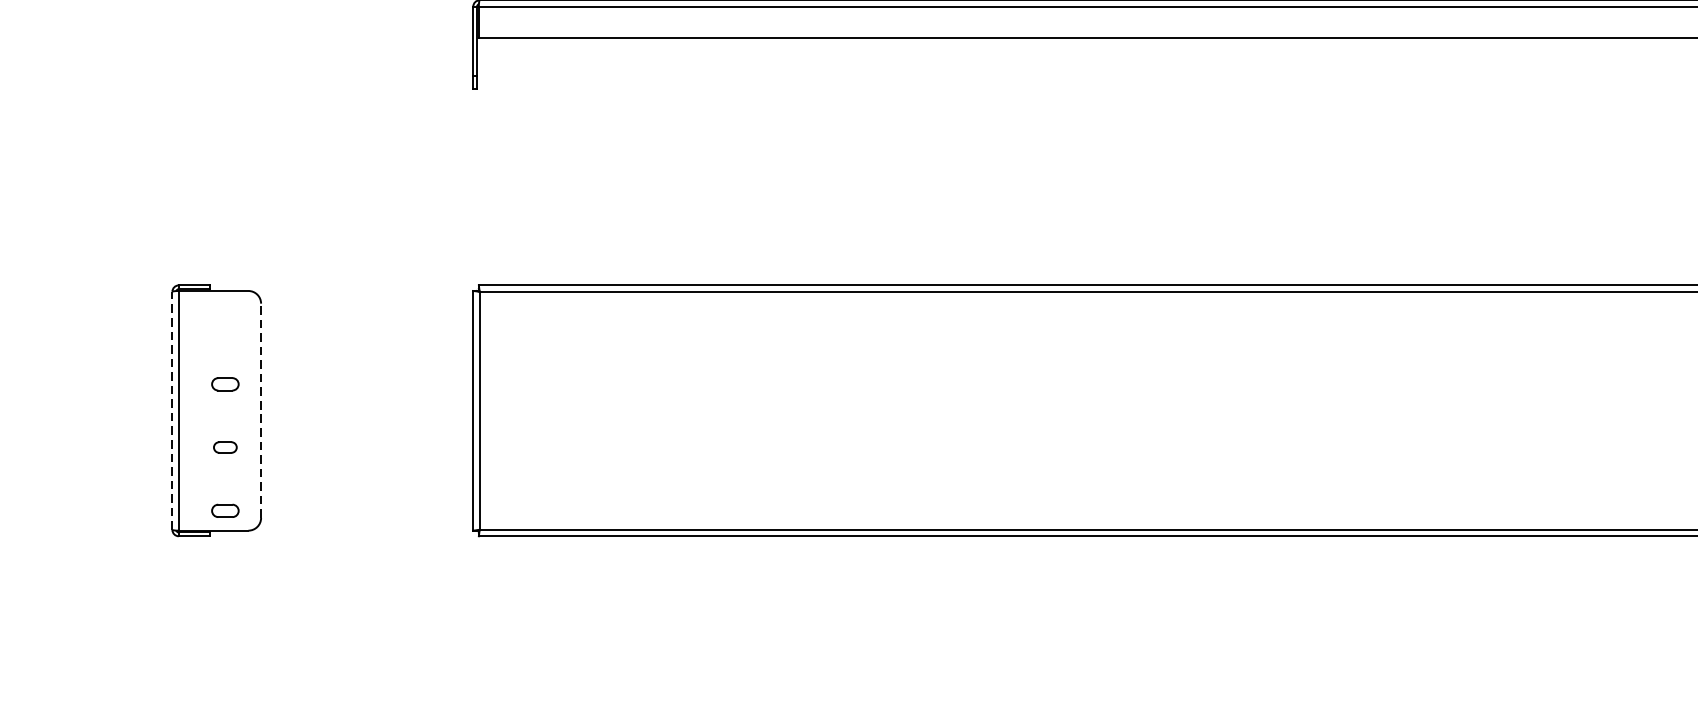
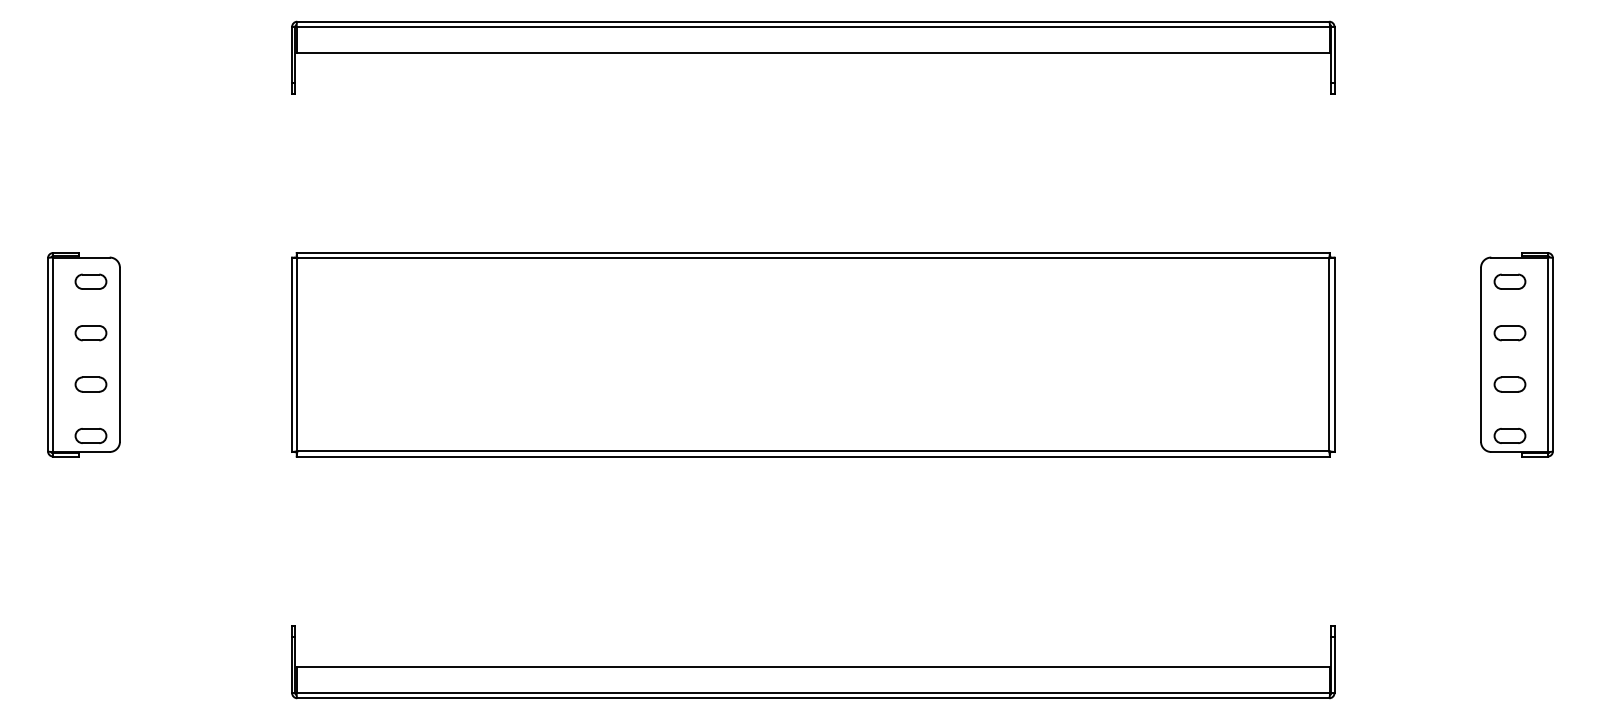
part: (224, 320) -> (90, 281), added
part: (224, 384) -> (90, 333), size x1.43
line: (173, 410) -> (48, 354), dashed -> solid
line: (260, 410) -> (119, 354), dashed -> solid
part: (224, 447) -> (90, 384), size x1.67
part: (224, 510) -> (90, 435), size x1.43

